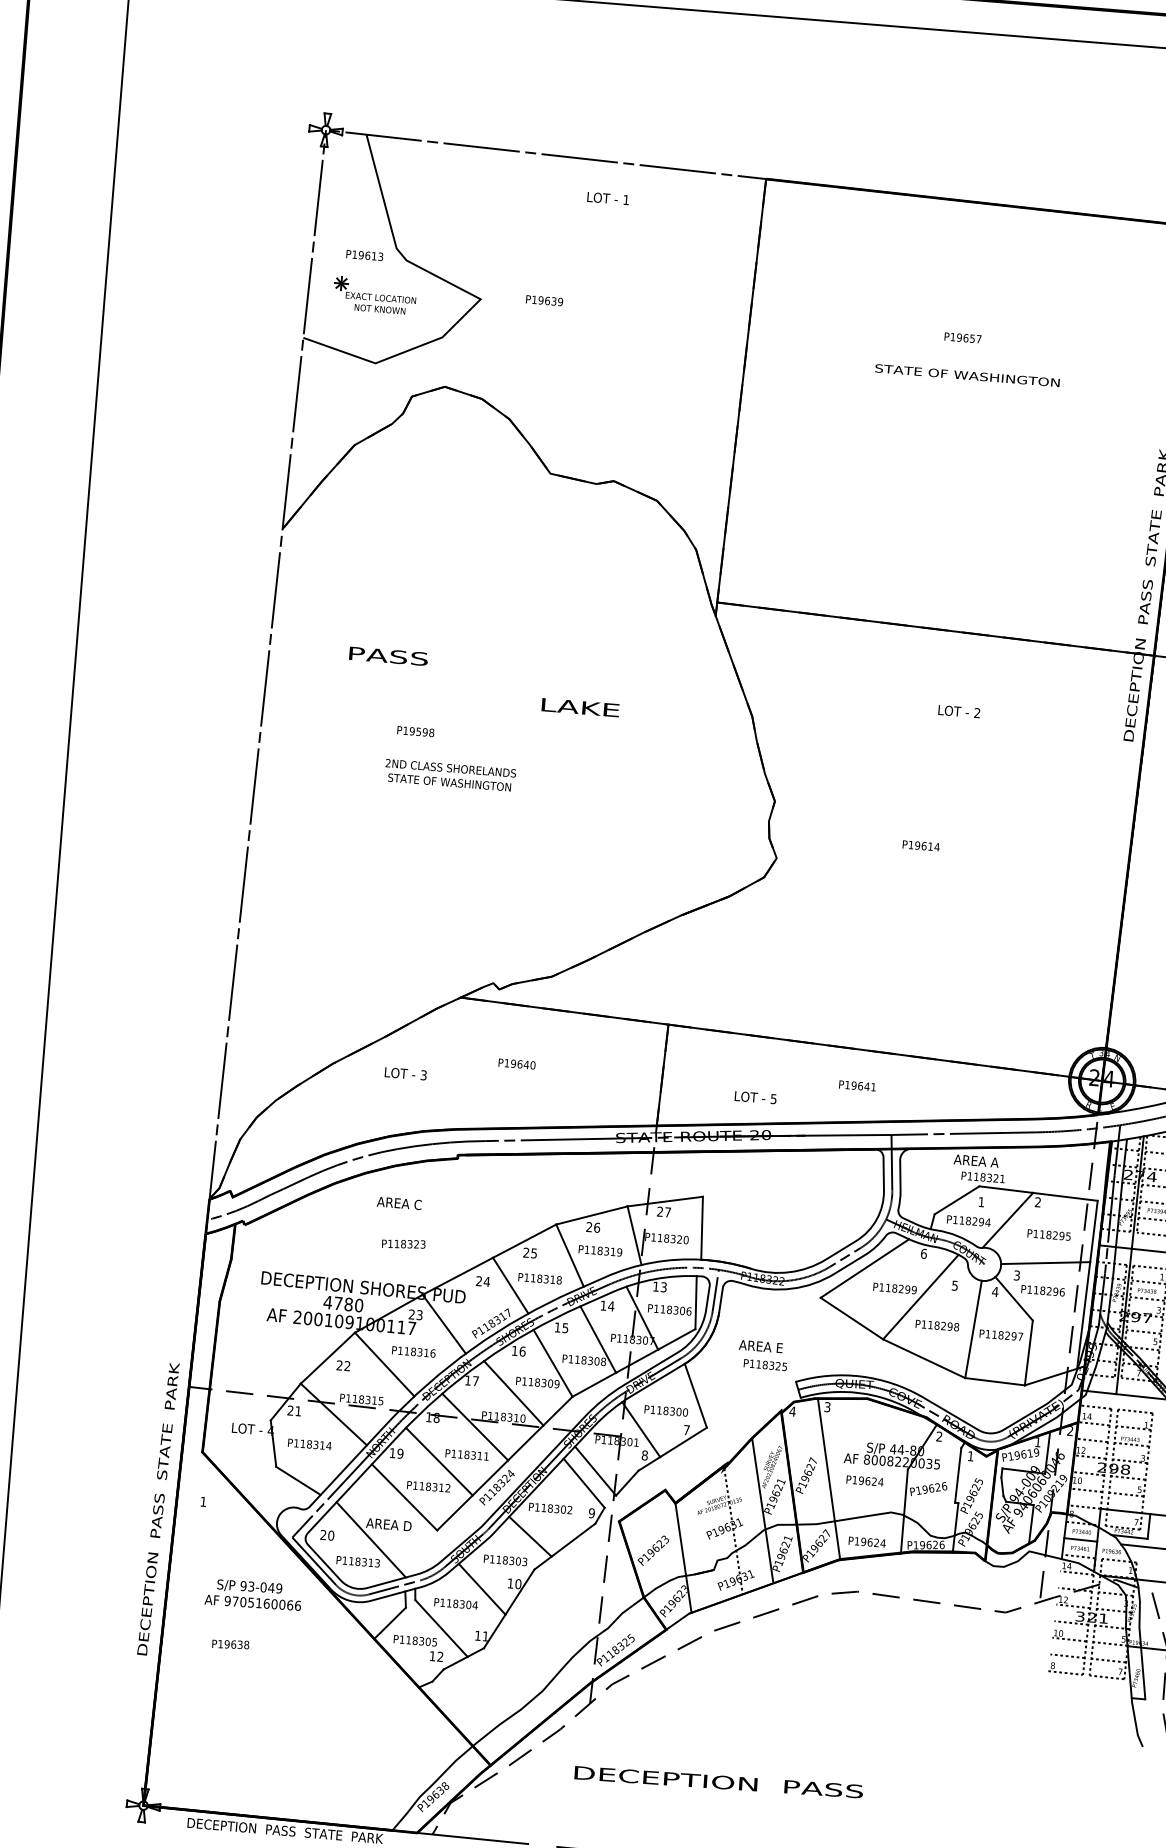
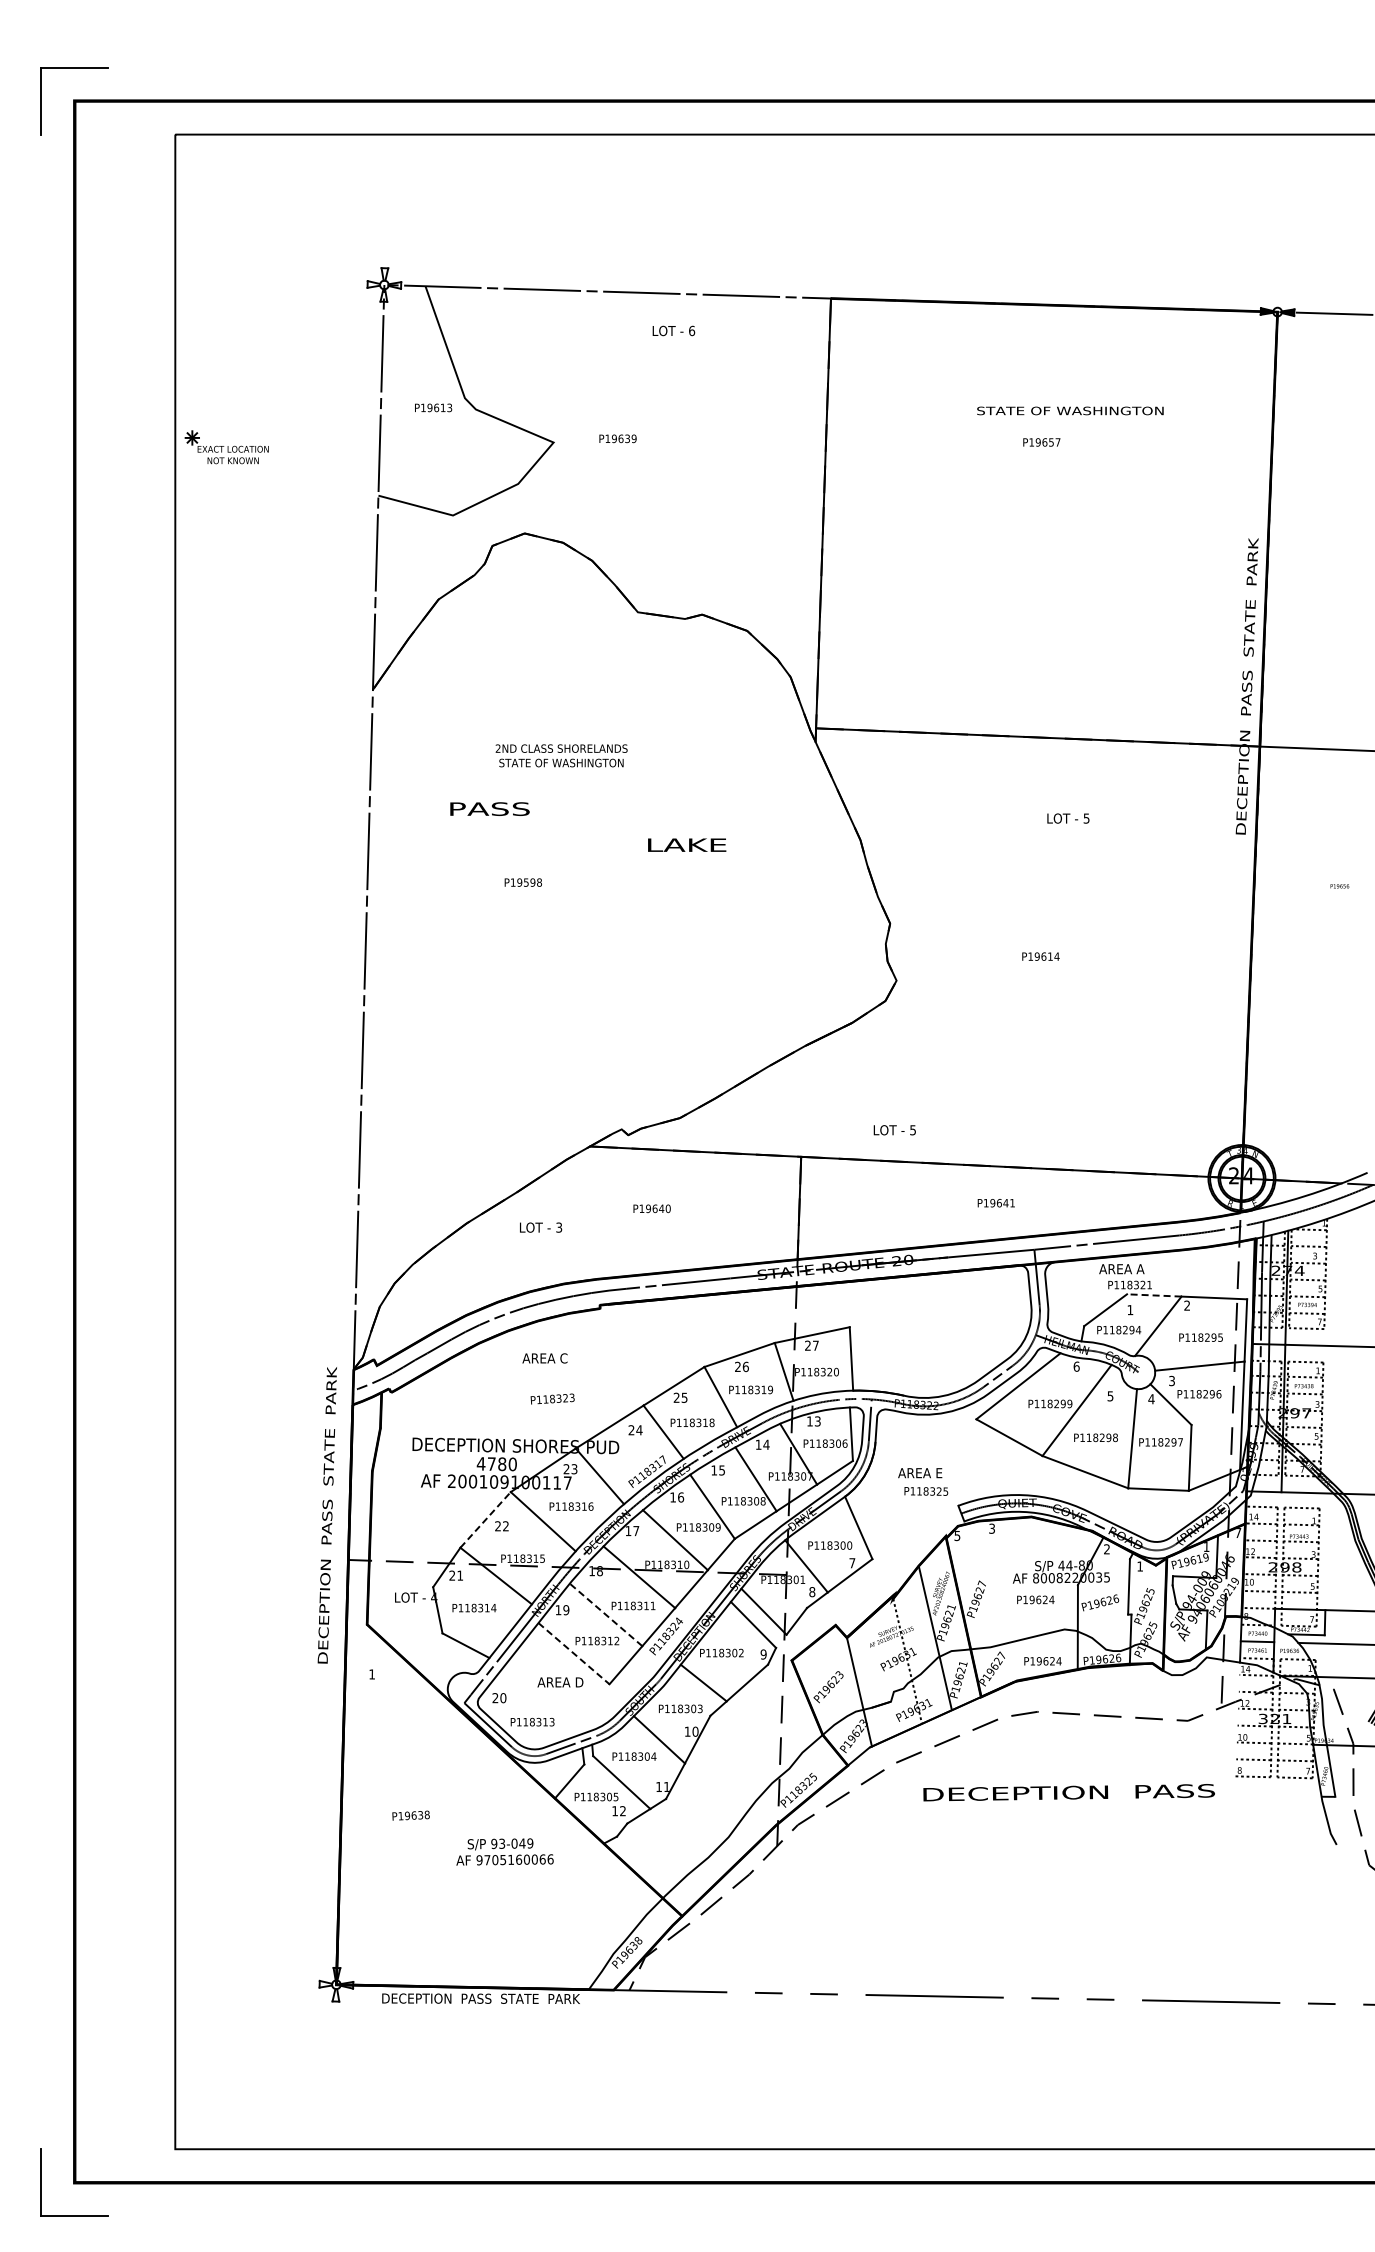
text: (626, 199) -> (692, 330), 1 -> 6
part: (374, 295) -> (226, 447), moved
text: (967, 375) -> (1070, 410), moved
text: (977, 713) -> (1086, 818), 2 -> 5
text: (450, 775) -> (561, 755), moved
text: (755, 1097) -> (894, 1130), moved
line: (1005, 1189) -> (1153, 1295), solid -> dashed
line: (327, 1357) -> (485, 1519), solid -> dashed
text: (792, 1412) -> (957, 1536), 4 -> 5
text: (1070, 1431) -> (1238, 1533), 2 -> 7
line: (439, 1461) -> (606, 1614), solid -> dashed
line: (829, 1478) -> (999, 1600), removed
line: (405, 1497) -> (574, 1653), solid -> dashed
text: (157, 1509) -> (326, 1515), moved
line: (370, 1540) -> (543, 1699), removed
text: (253, 1594) -> (504, 1851), moved
text: (718, 1781) -> (1068, 1792), moved

